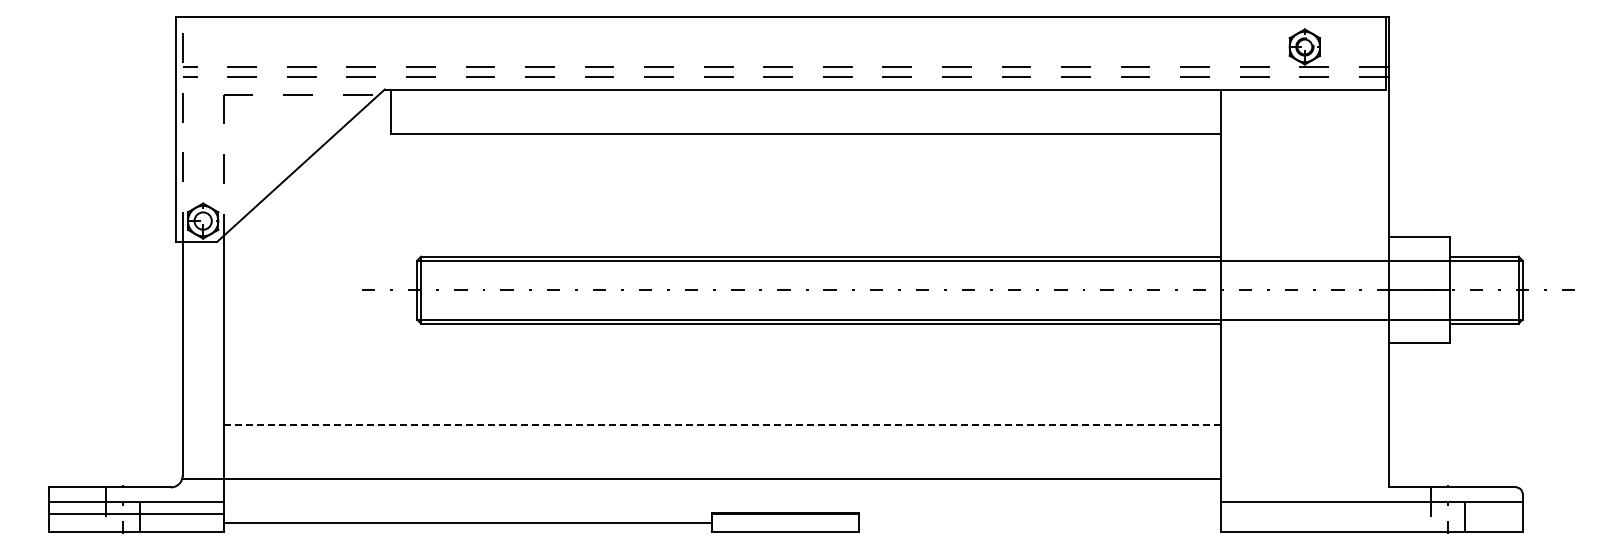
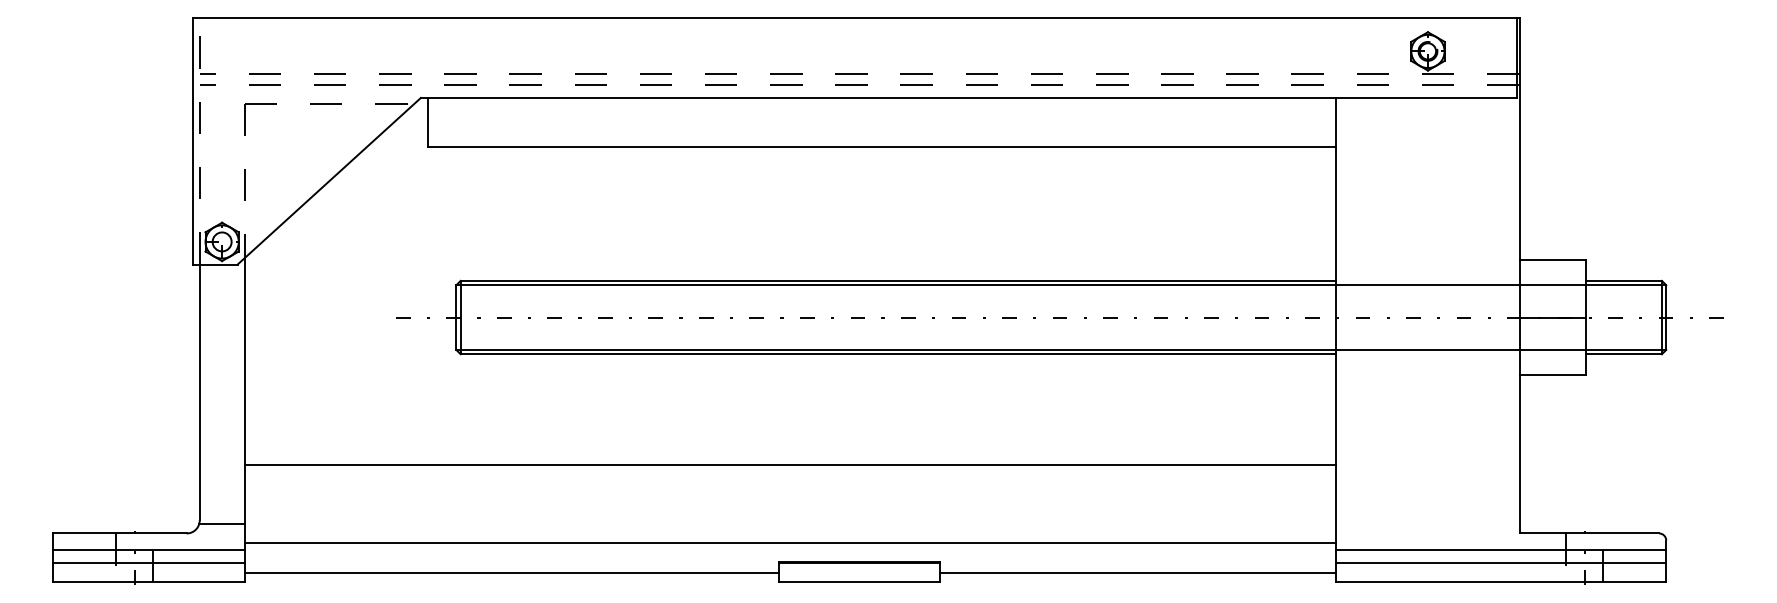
line: (722, 424) -> (790, 464), dashed -> solid
line: (722, 479) -> (790, 543), moved
line: (1371, 514) -> (1500, 563), added
line: (1040, 523) -> (1138, 572), added

